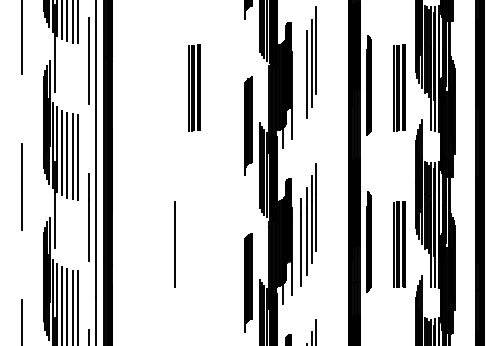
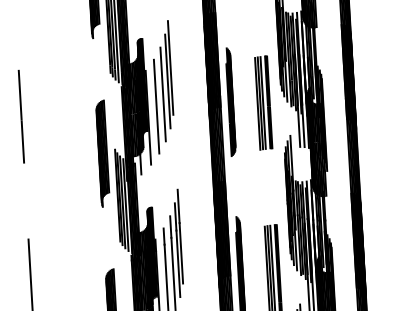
line: (300, 85) -> (156, 106), added
line: (174, 87) -> (20, 116), added
part: (194, 87) -> (42, 115), removed

